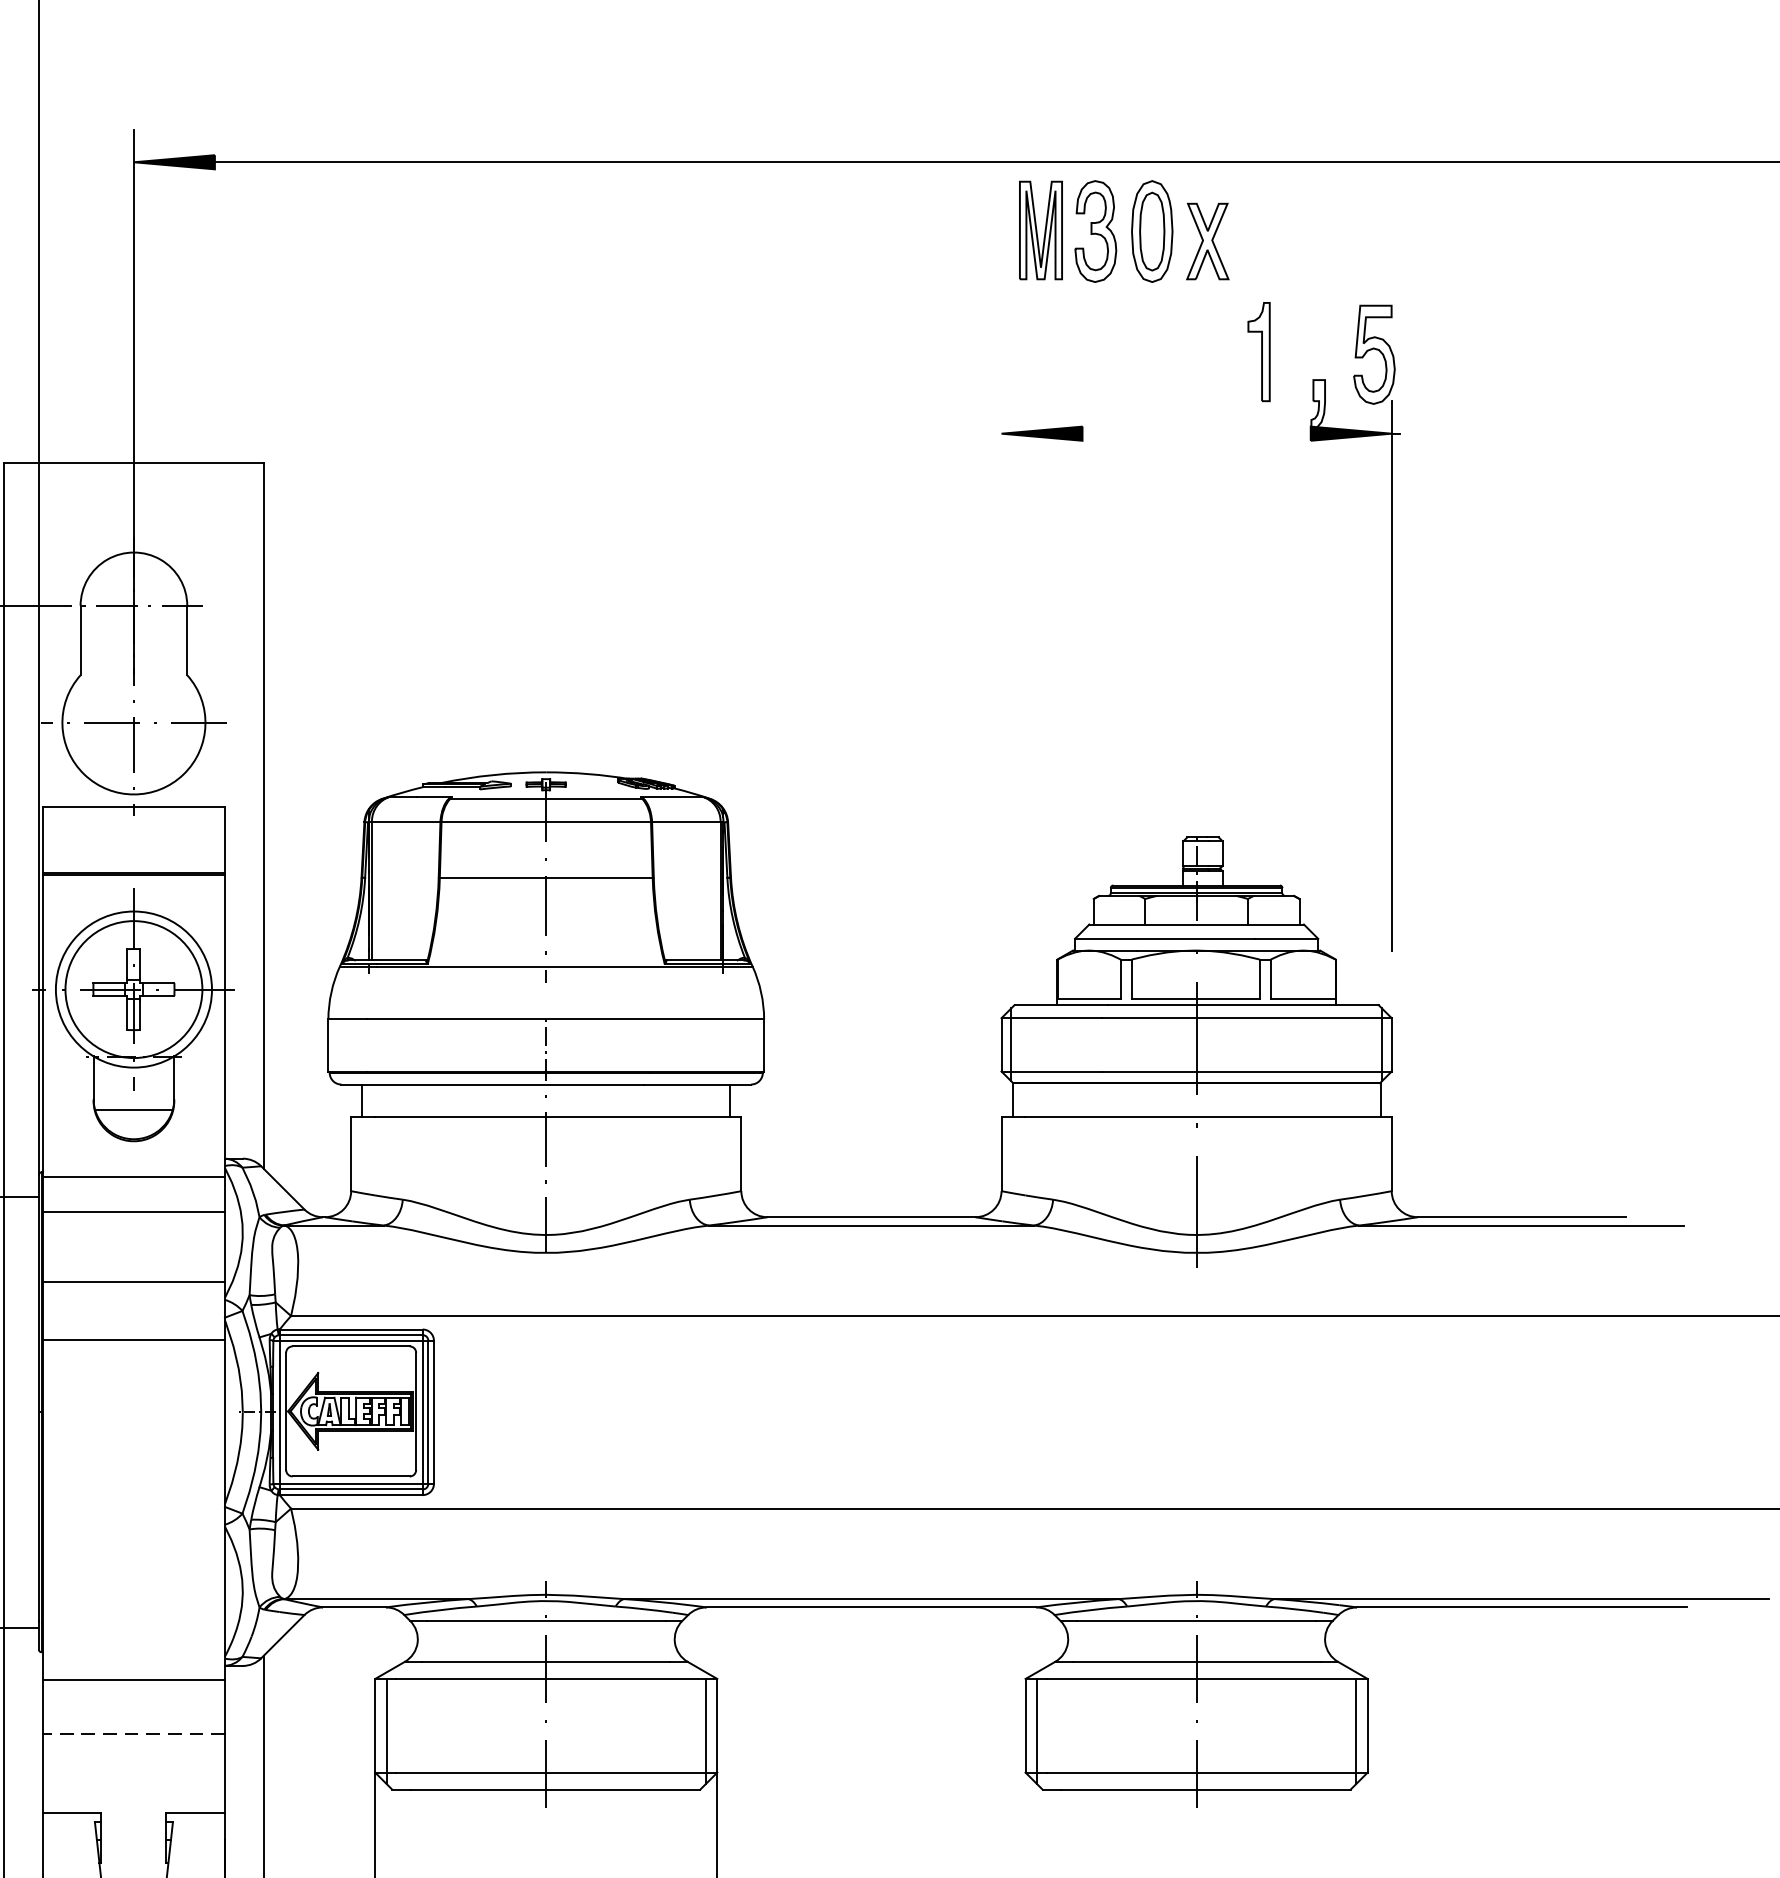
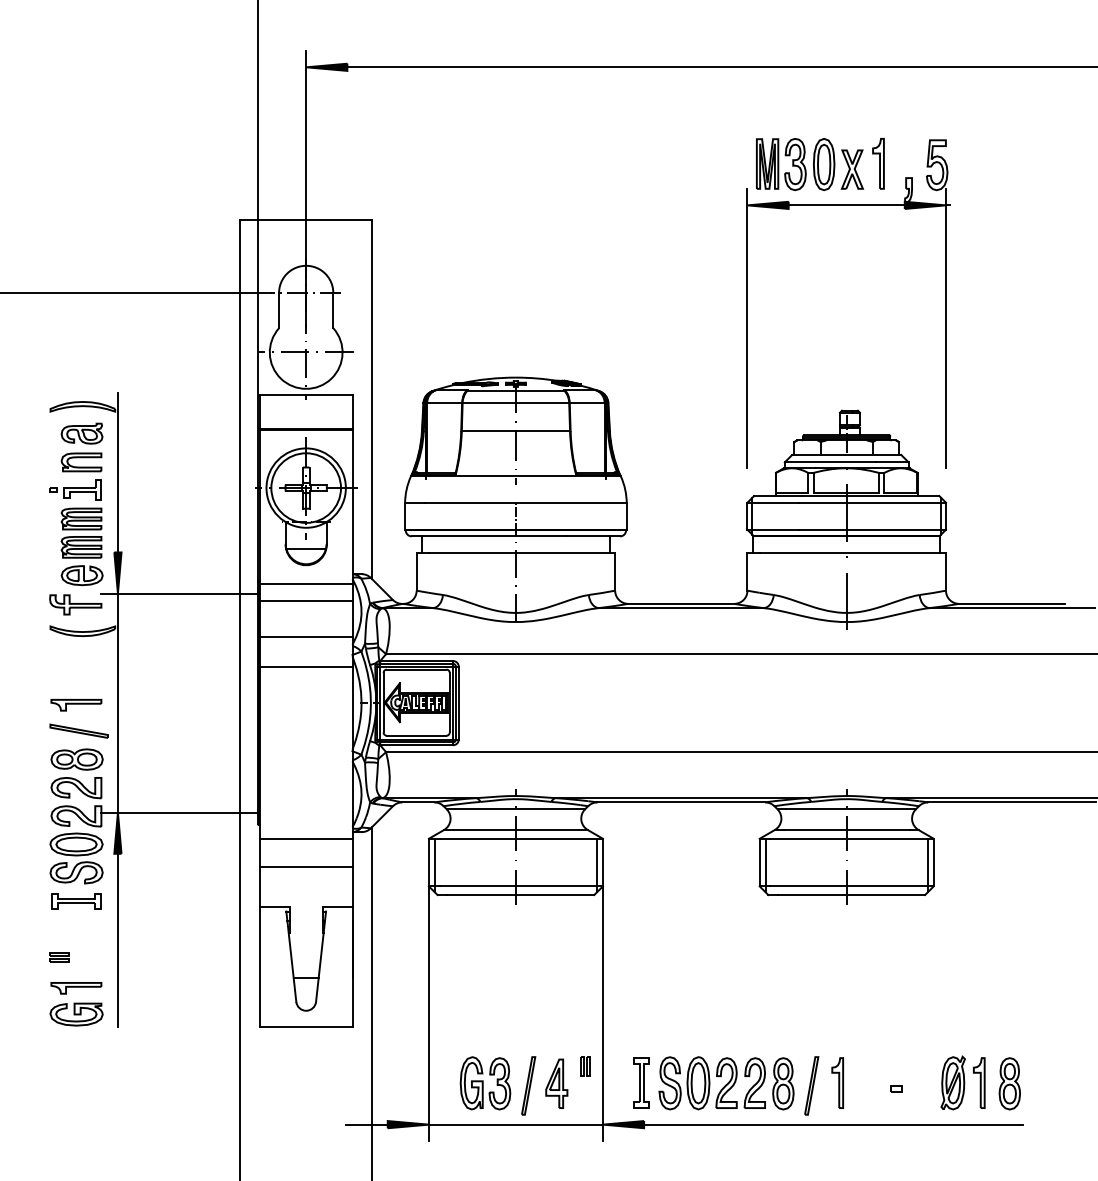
part: (1125, 231) -> (810, 164), moved
line: (1196, 433) -> (846, 205), added
line: (1001, 675) -> (747, 328), added
line: (132, 1733) -> (305, 866), dashed -> solid

